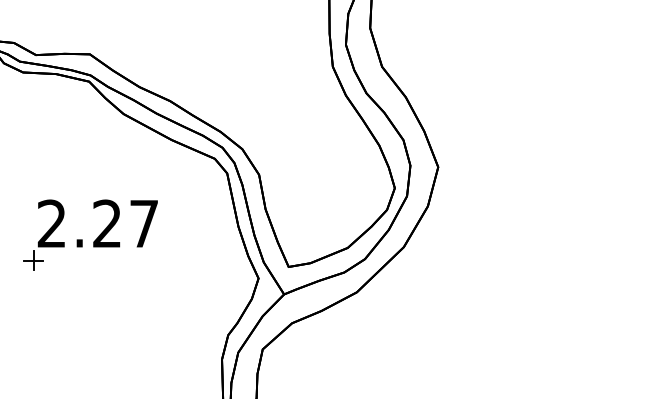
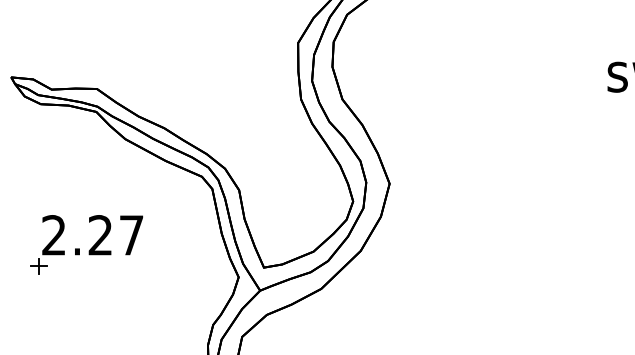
part: (90, 234) -> (86, 244), moved

